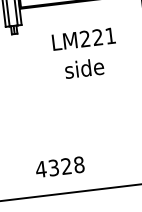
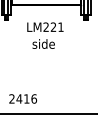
text: (59, 166) -> (22, 98), 4328 -> 2416

